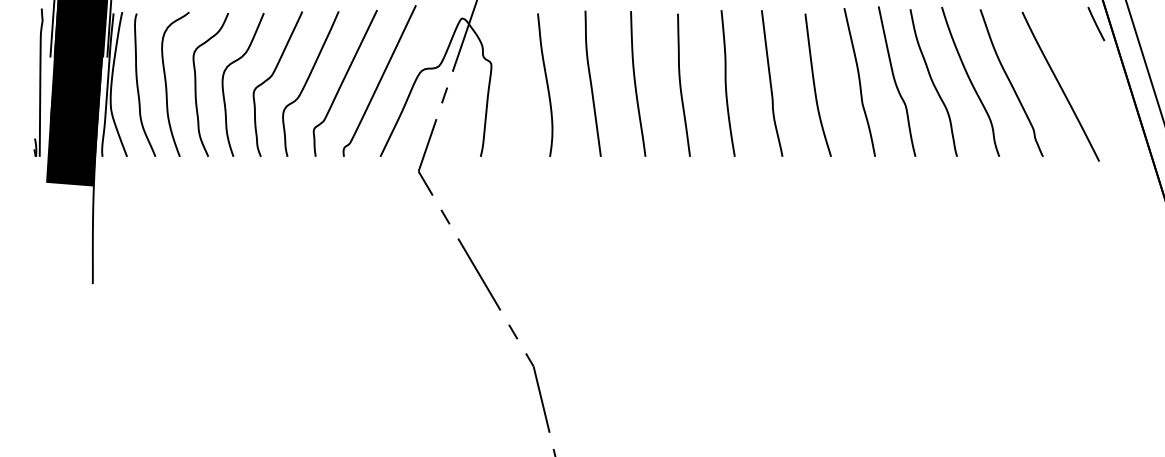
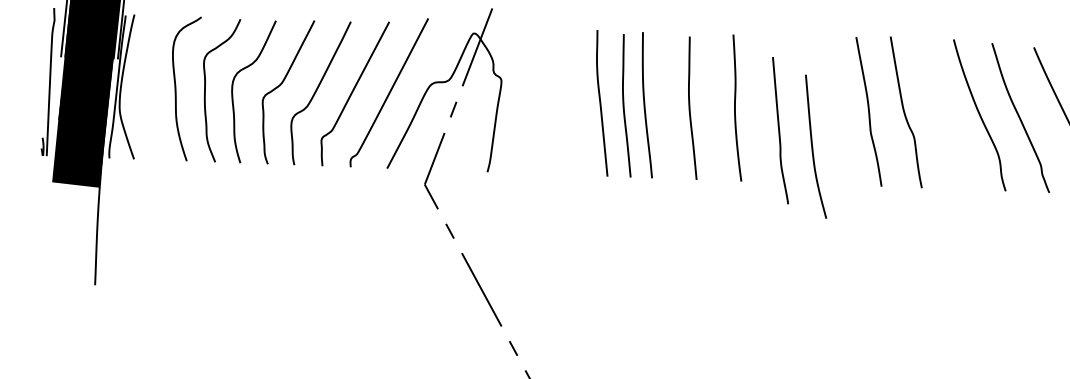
curve: (933, 82) -> (942, 114), removed
curve: (771, 83) -> (779, 130), moved
curve: (138, 84) -> (148, 87), removed
curve: (546, 84) -> (555, 102), removed
curve: (615, 84) -> (624, 104), added
curve: (815, 84) -> (813, 145), moved

